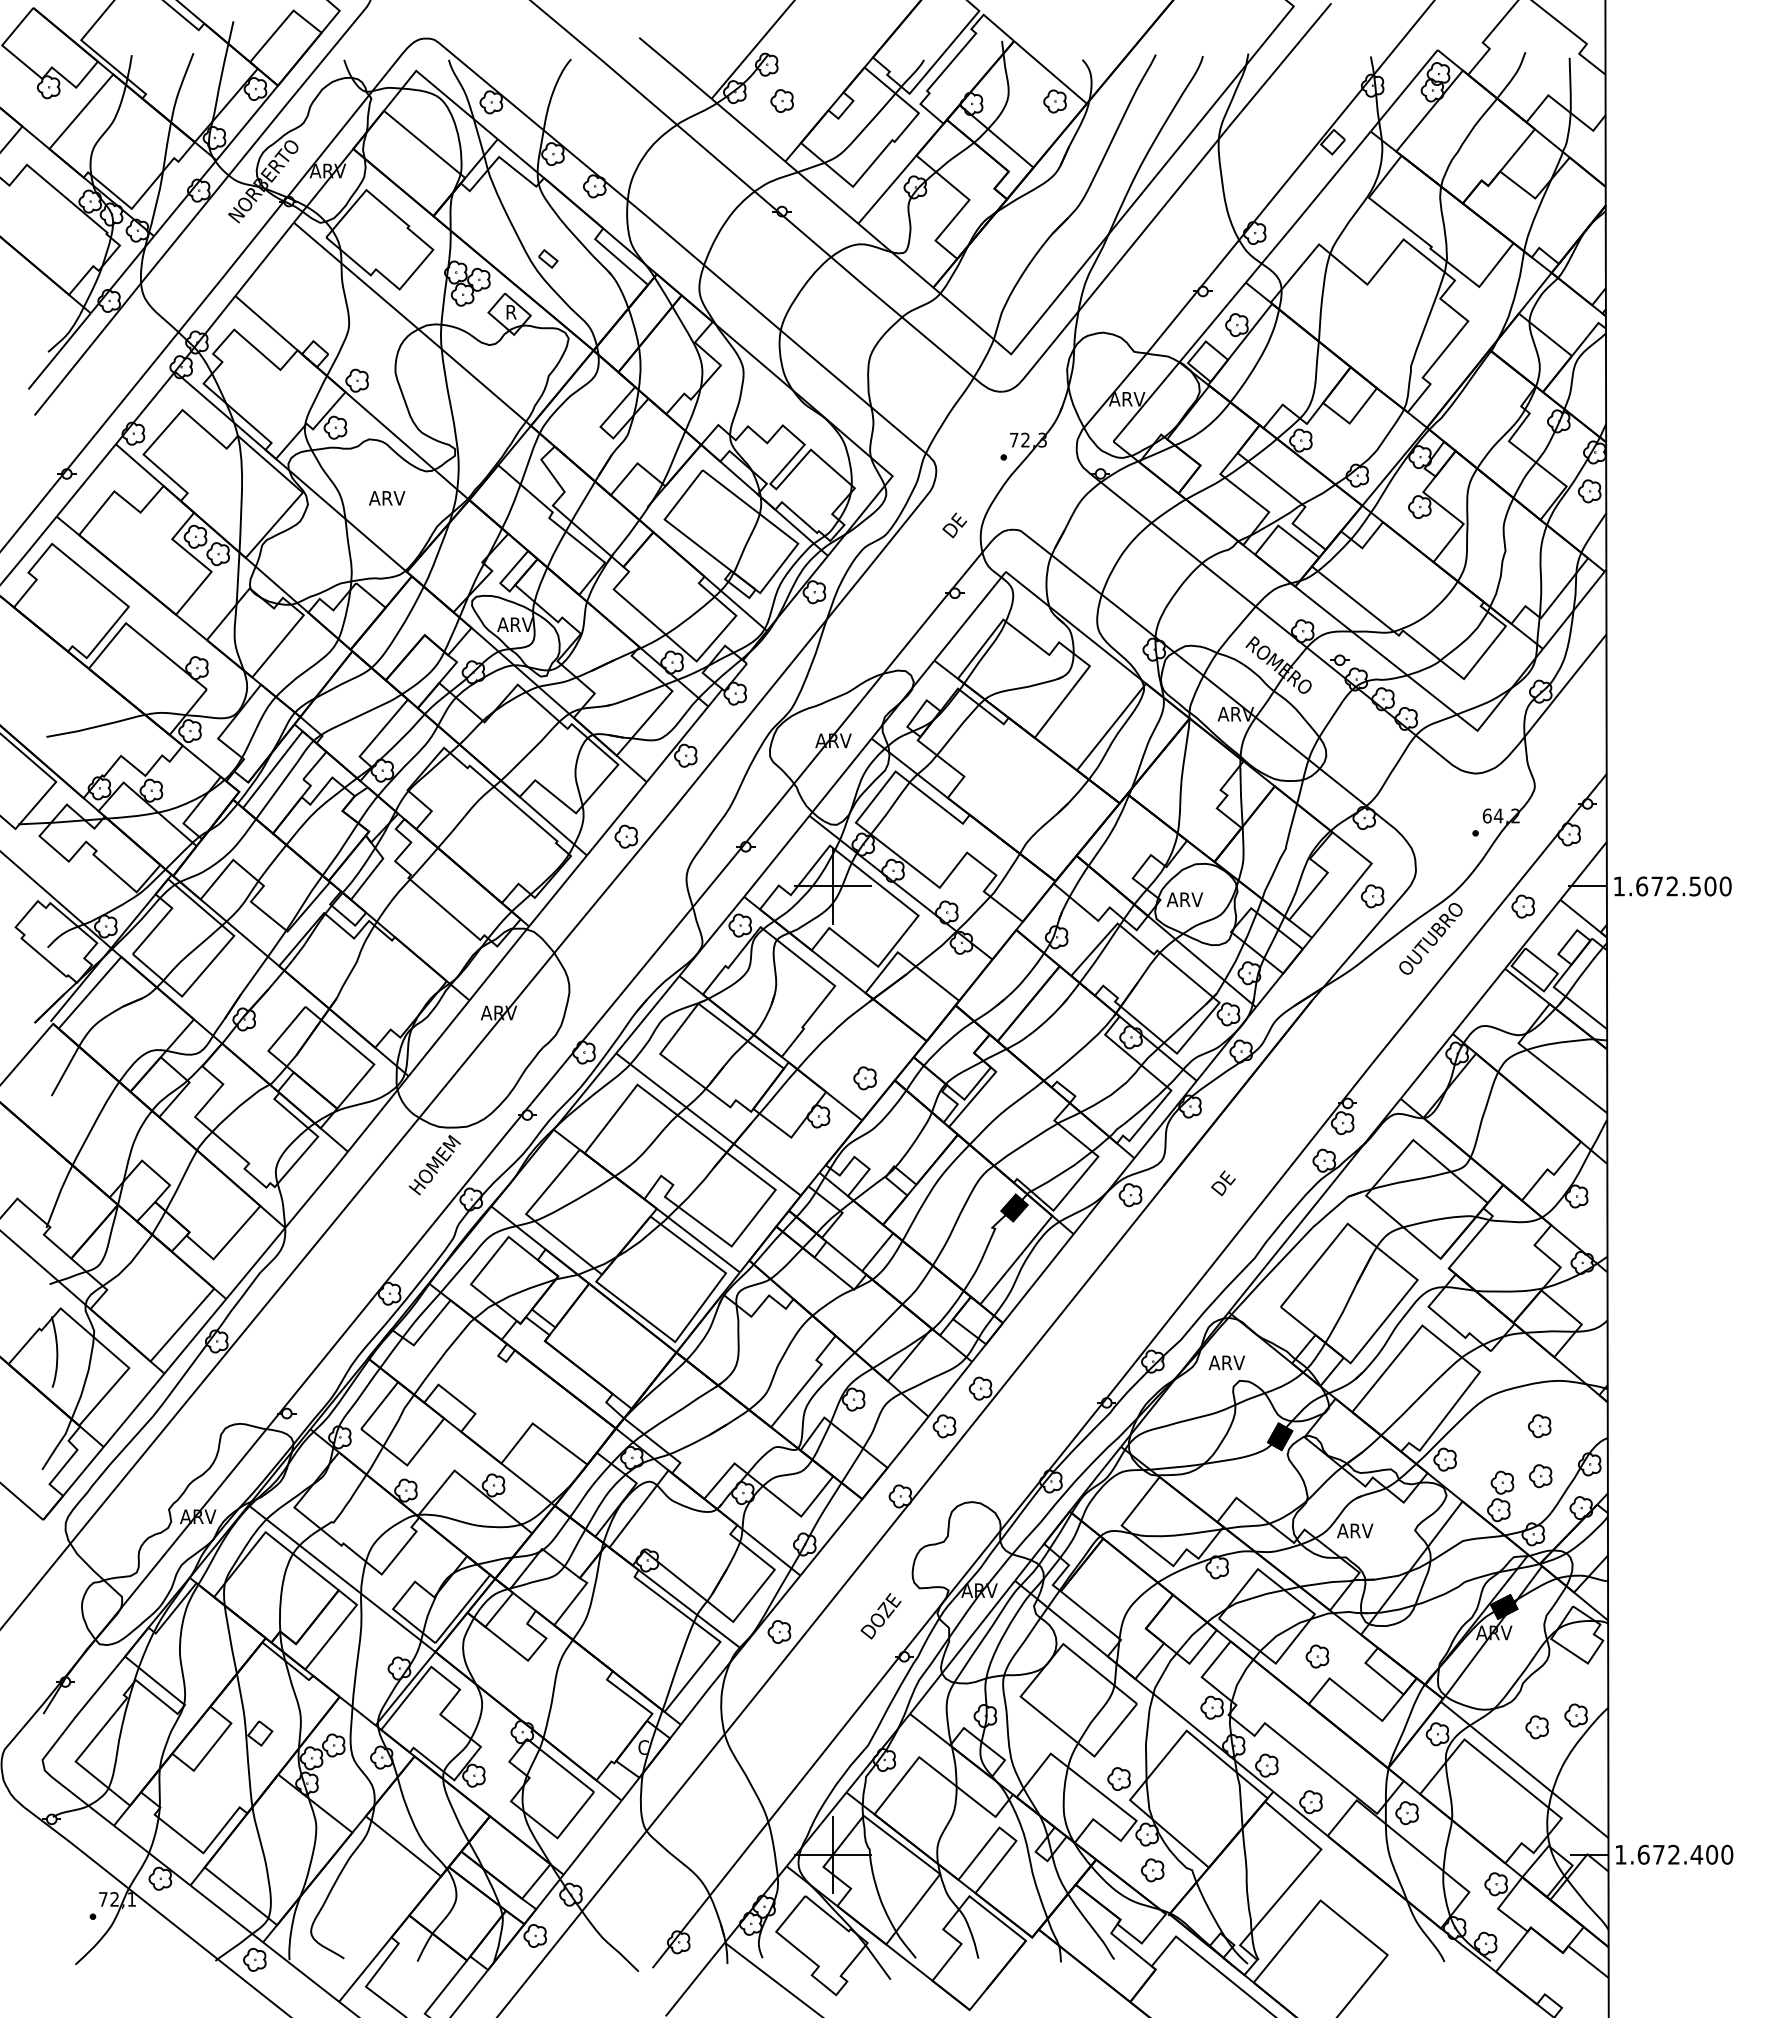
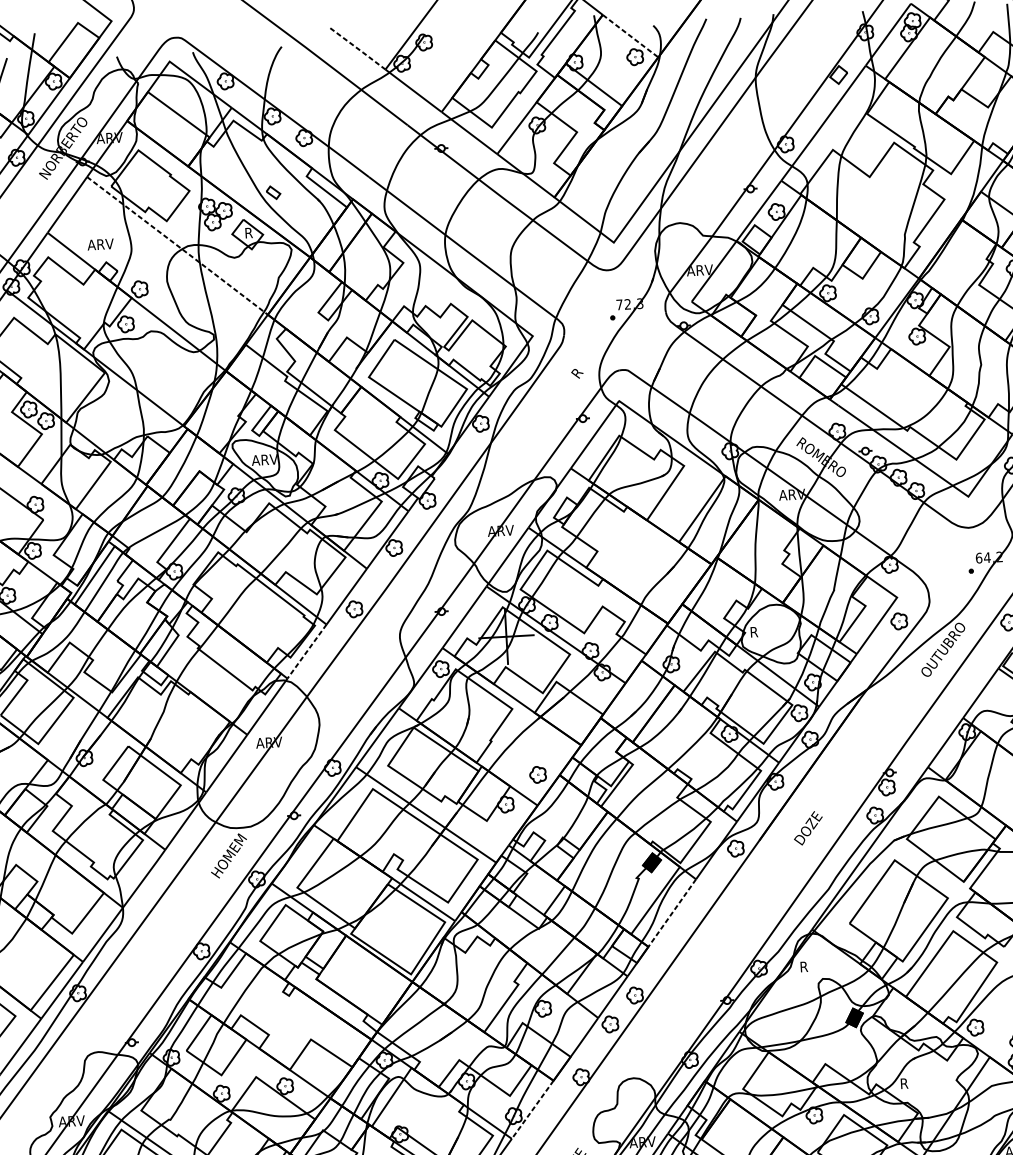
line: (676, 68) -> (358, 48), solid -> dashed
line: (1049, 71) -> (629, 35), solid -> dashed
part: (781, 100) -> (436, 67), removed
line: (413, 324) -> (178, 246), solid -> dashed
text: (387, 498) -> (100, 244), moved
text: (957, 524) -> (581, 368), DE -> R
line: (558, 891) -> (307, 651), solid -> dashed
text: (1184, 899) -> (762, 631), ARV -> R
text: (1235, 1167) -> (810, 824), DE -> DOZE
line: (1038, 1278) -> (672, 913), solid -> dashed
text: (1226, 1362) -> (812, 966), ARV -> R
text: (1355, 1530) -> (913, 1082), ARV -> R
line: (831, 1537) -> (532, 1109), solid -> dashed

